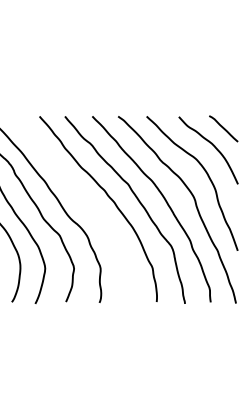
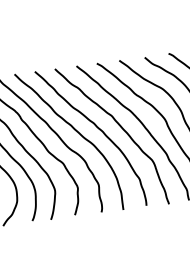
curve: (81, 198) -> (76, 131), added

